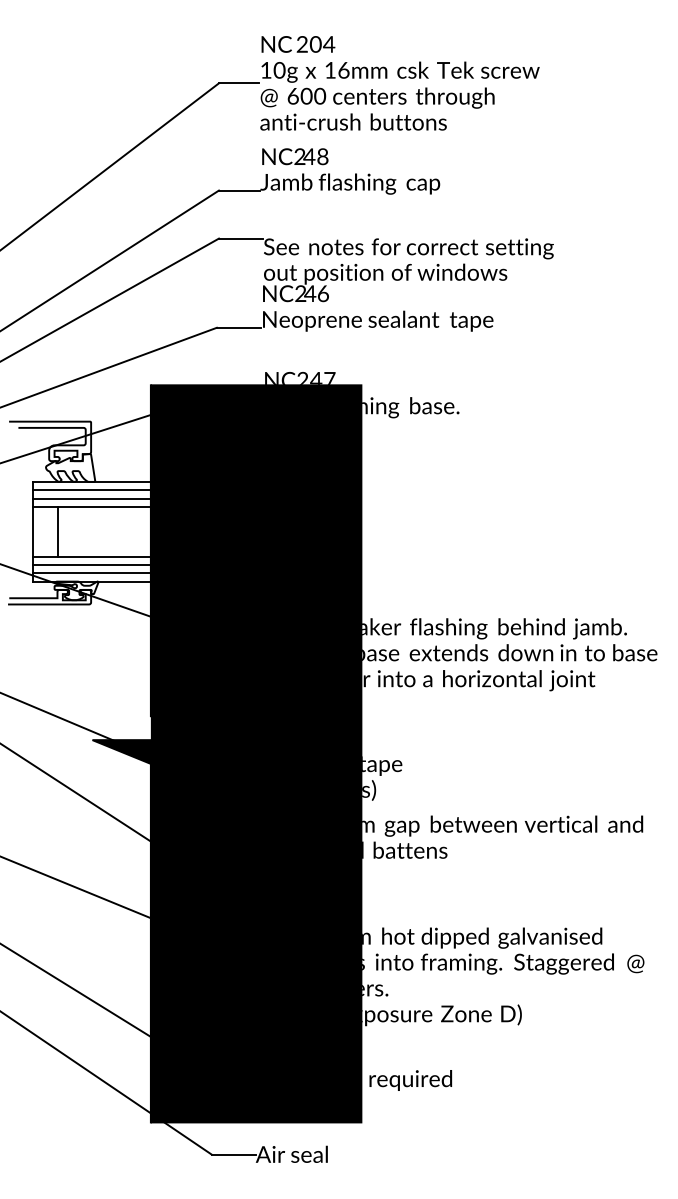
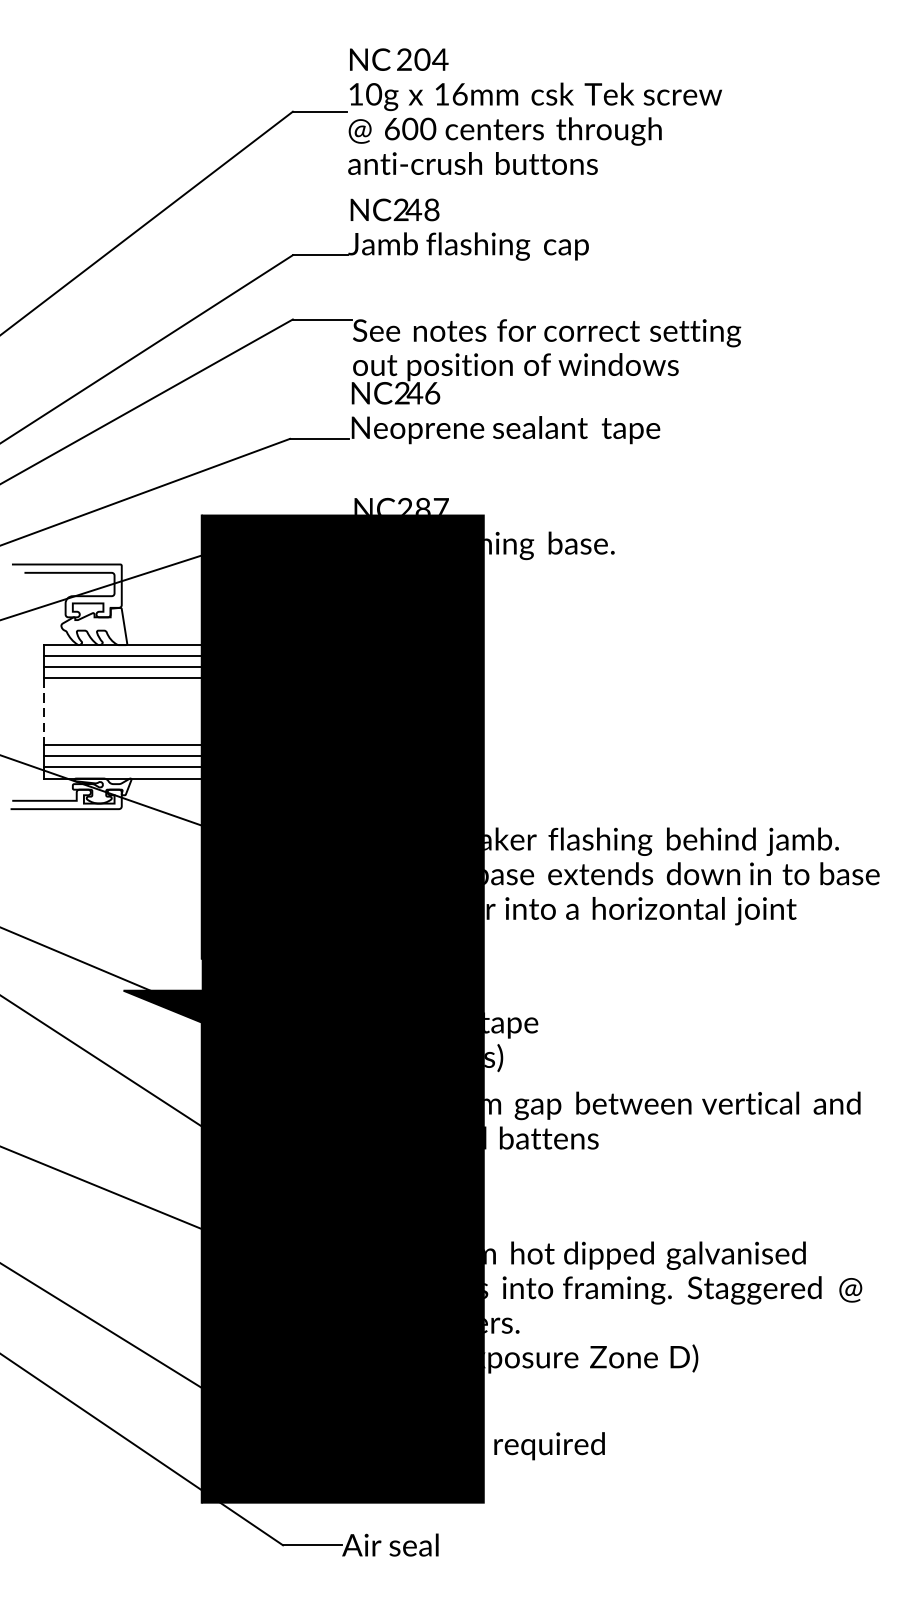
text: (316, 377) -> (423, 505), NC247 -> NC287
line: (32, 531) -> (43, 711), solid -> dashed
line: (57, 531) -> (76, 711), removed

